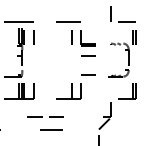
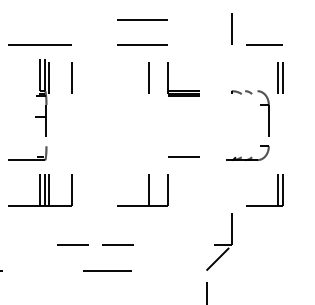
line: (68, 9) -> (142, 19), added
line: (88, 55) -> (184, 115), removed

